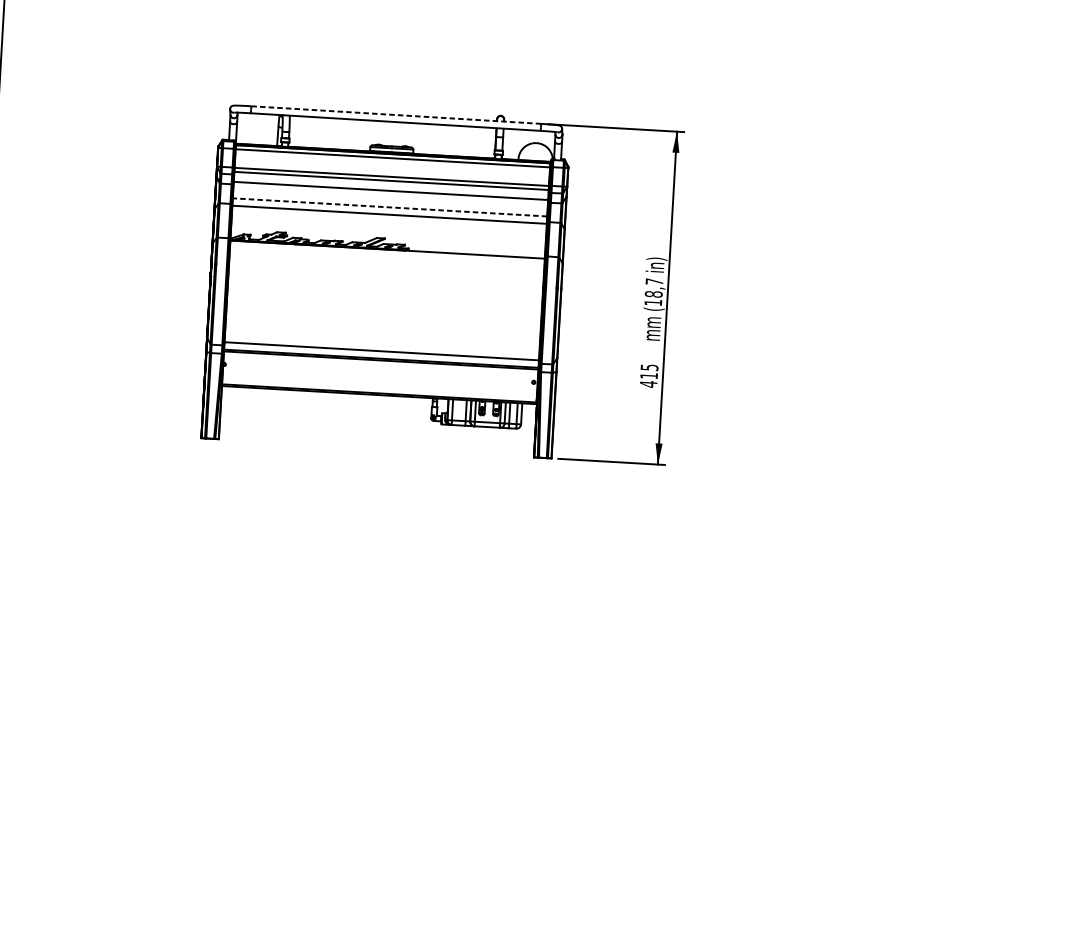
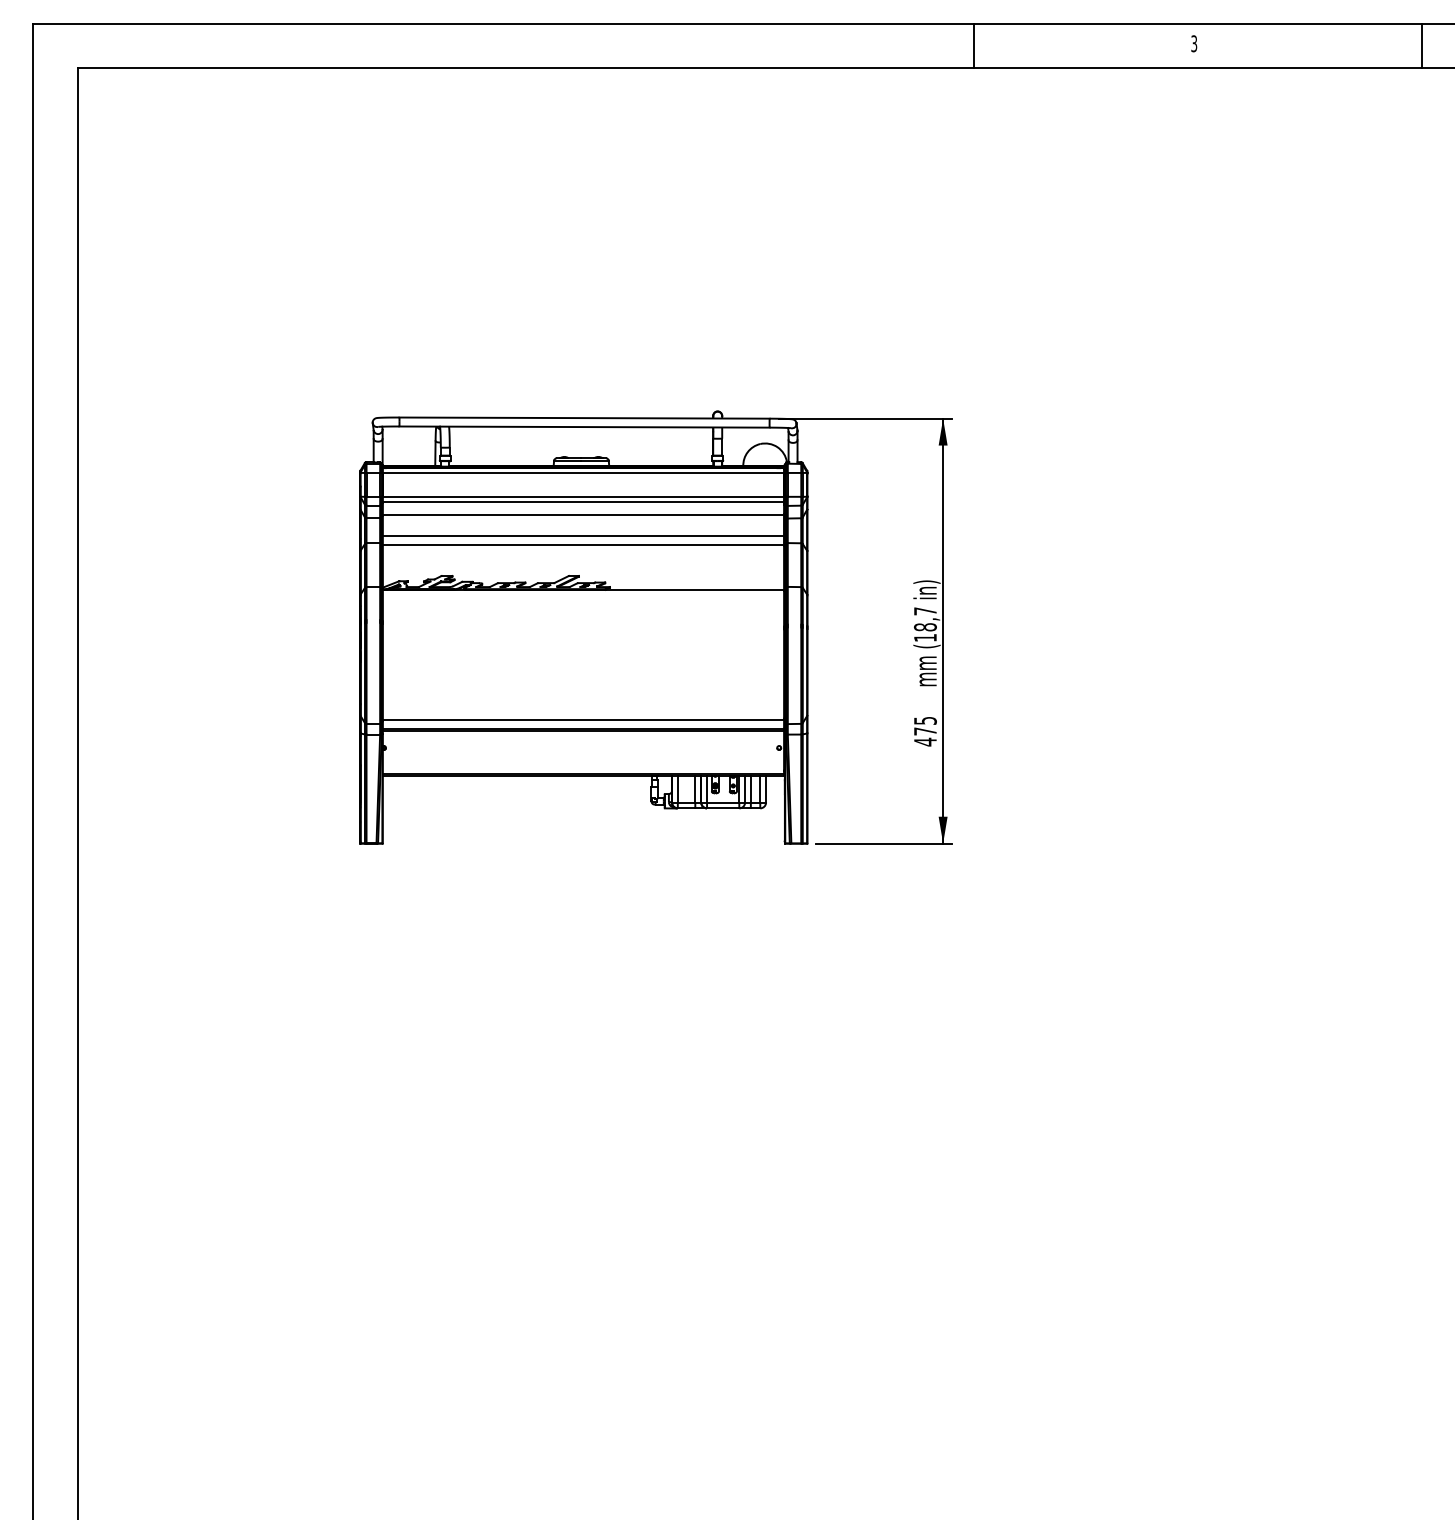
line: (396, 115) -> (584, 418), dashed -> solid
line: (390, 207) -> (583, 536), dashed -> solid
text: (649, 375) -> (925, 731), 415 -> 475

